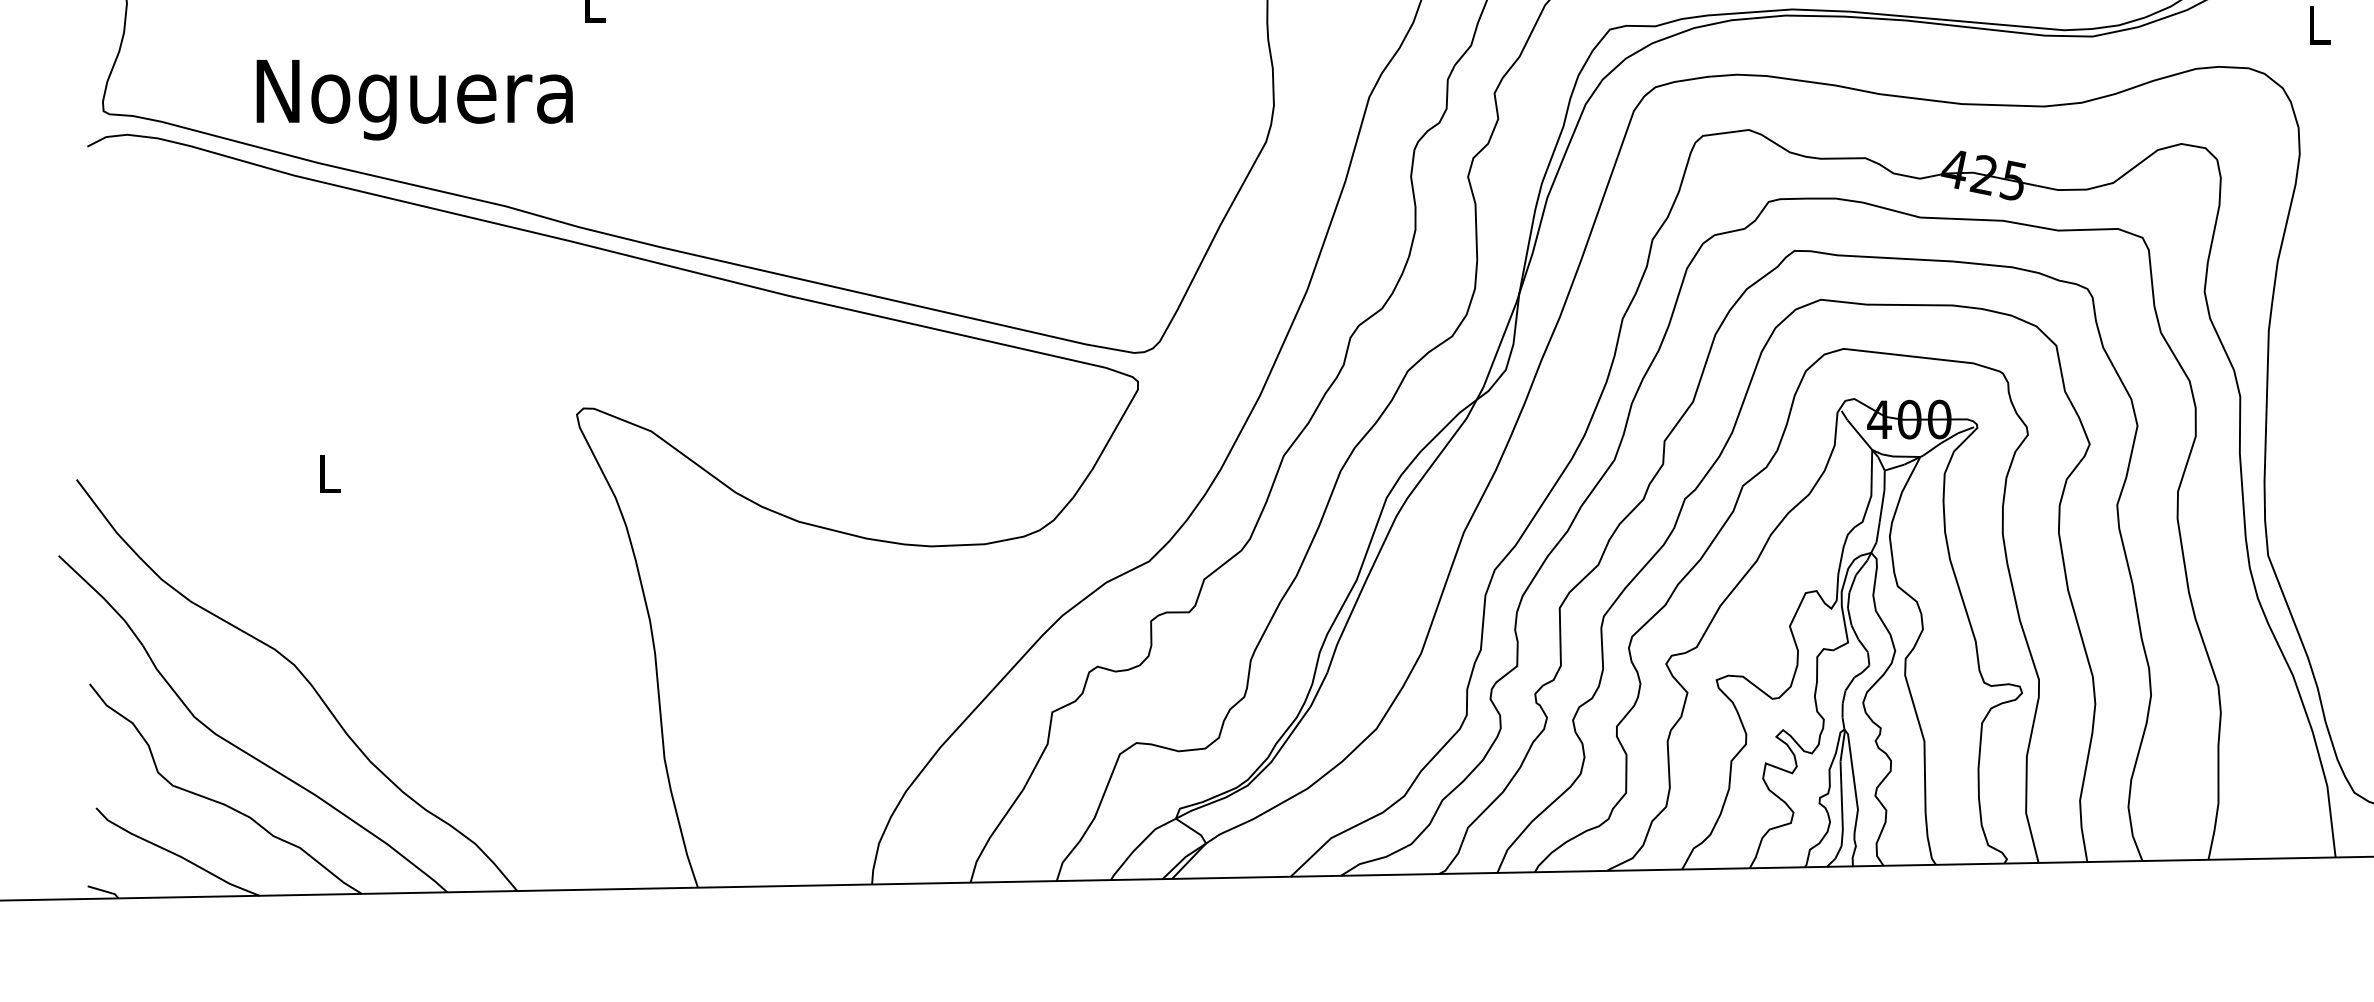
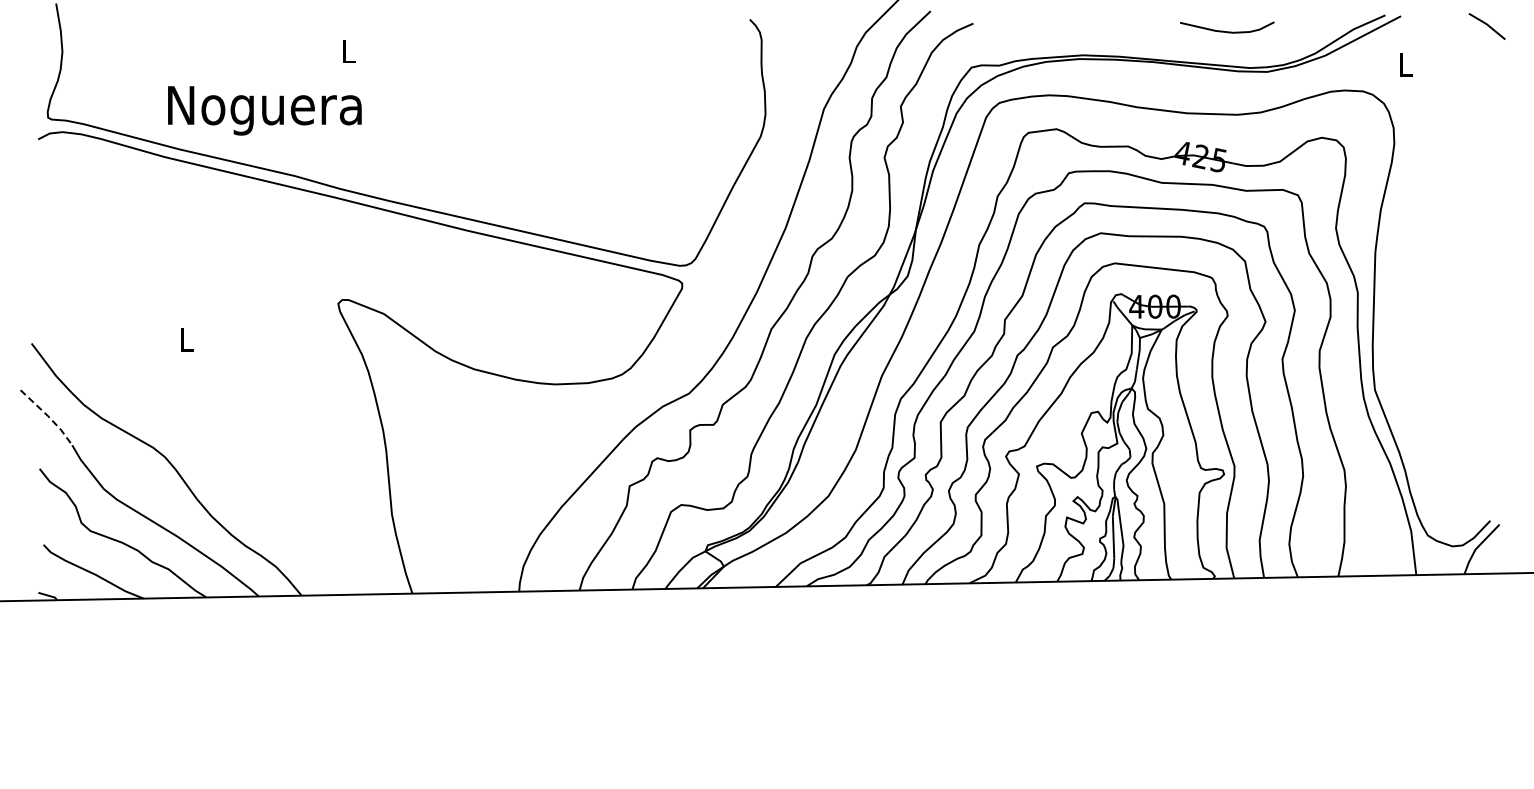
text: (414, 99) -> (264, 110), moved
line: (104, 598) -> (48, 416), solid -> dashed

